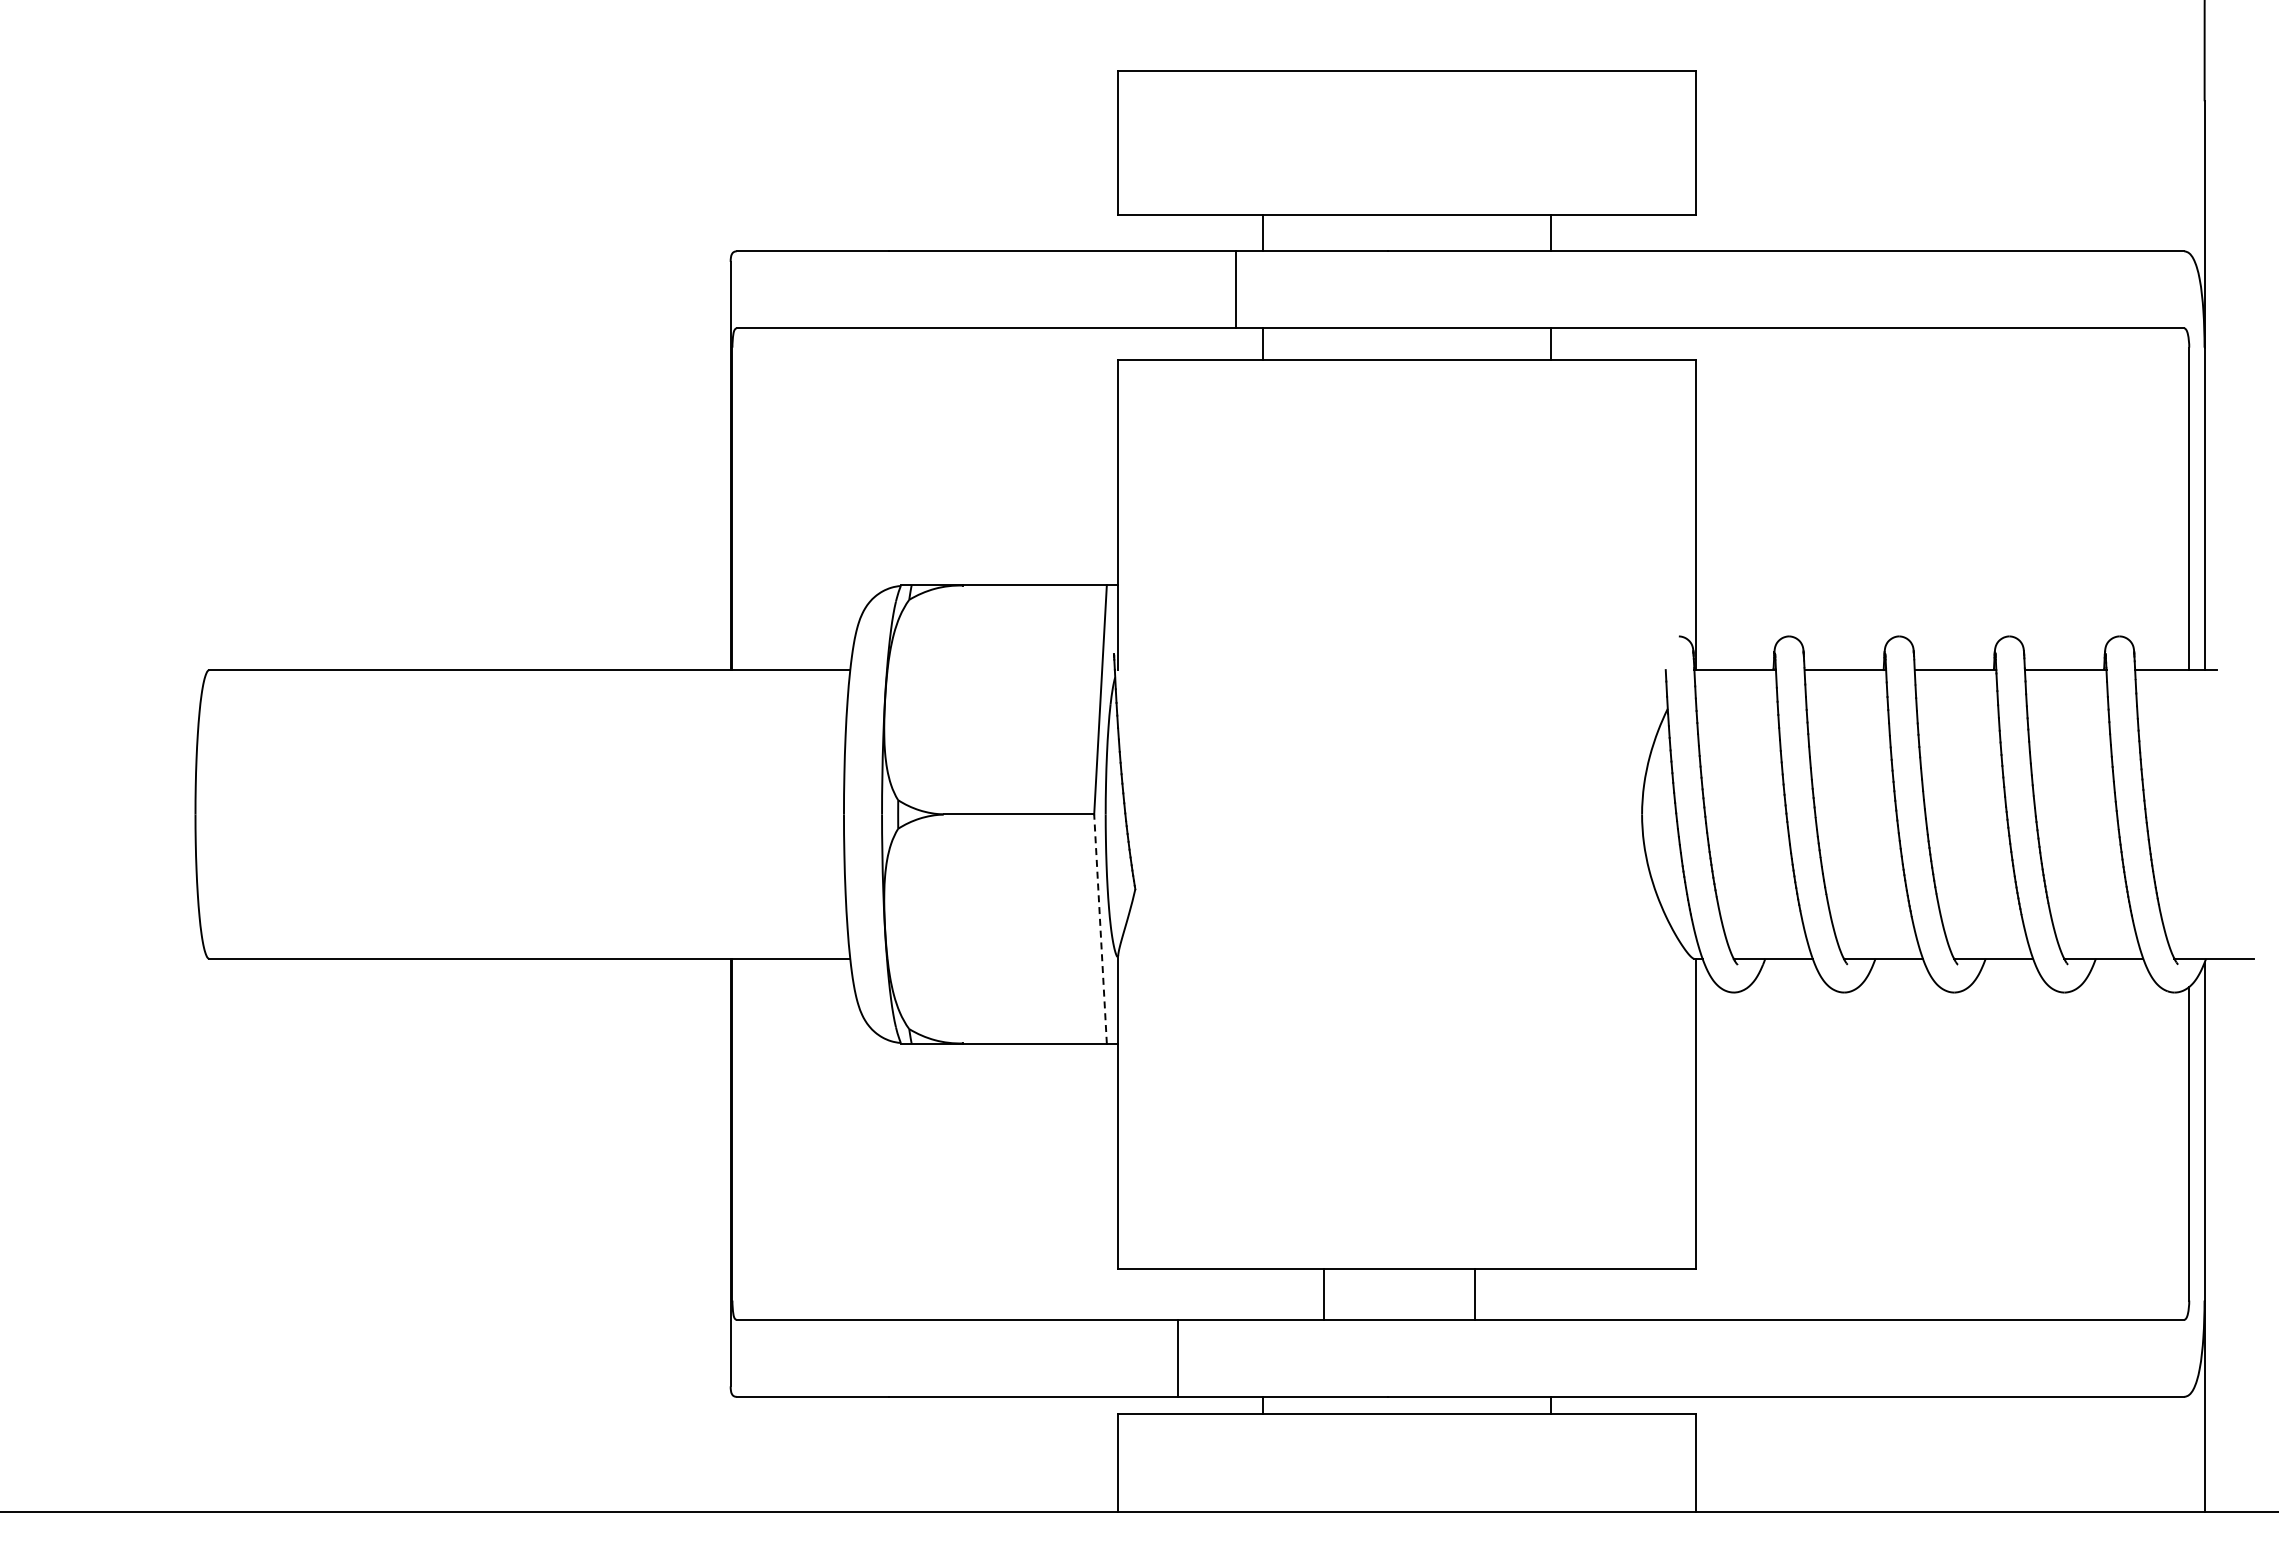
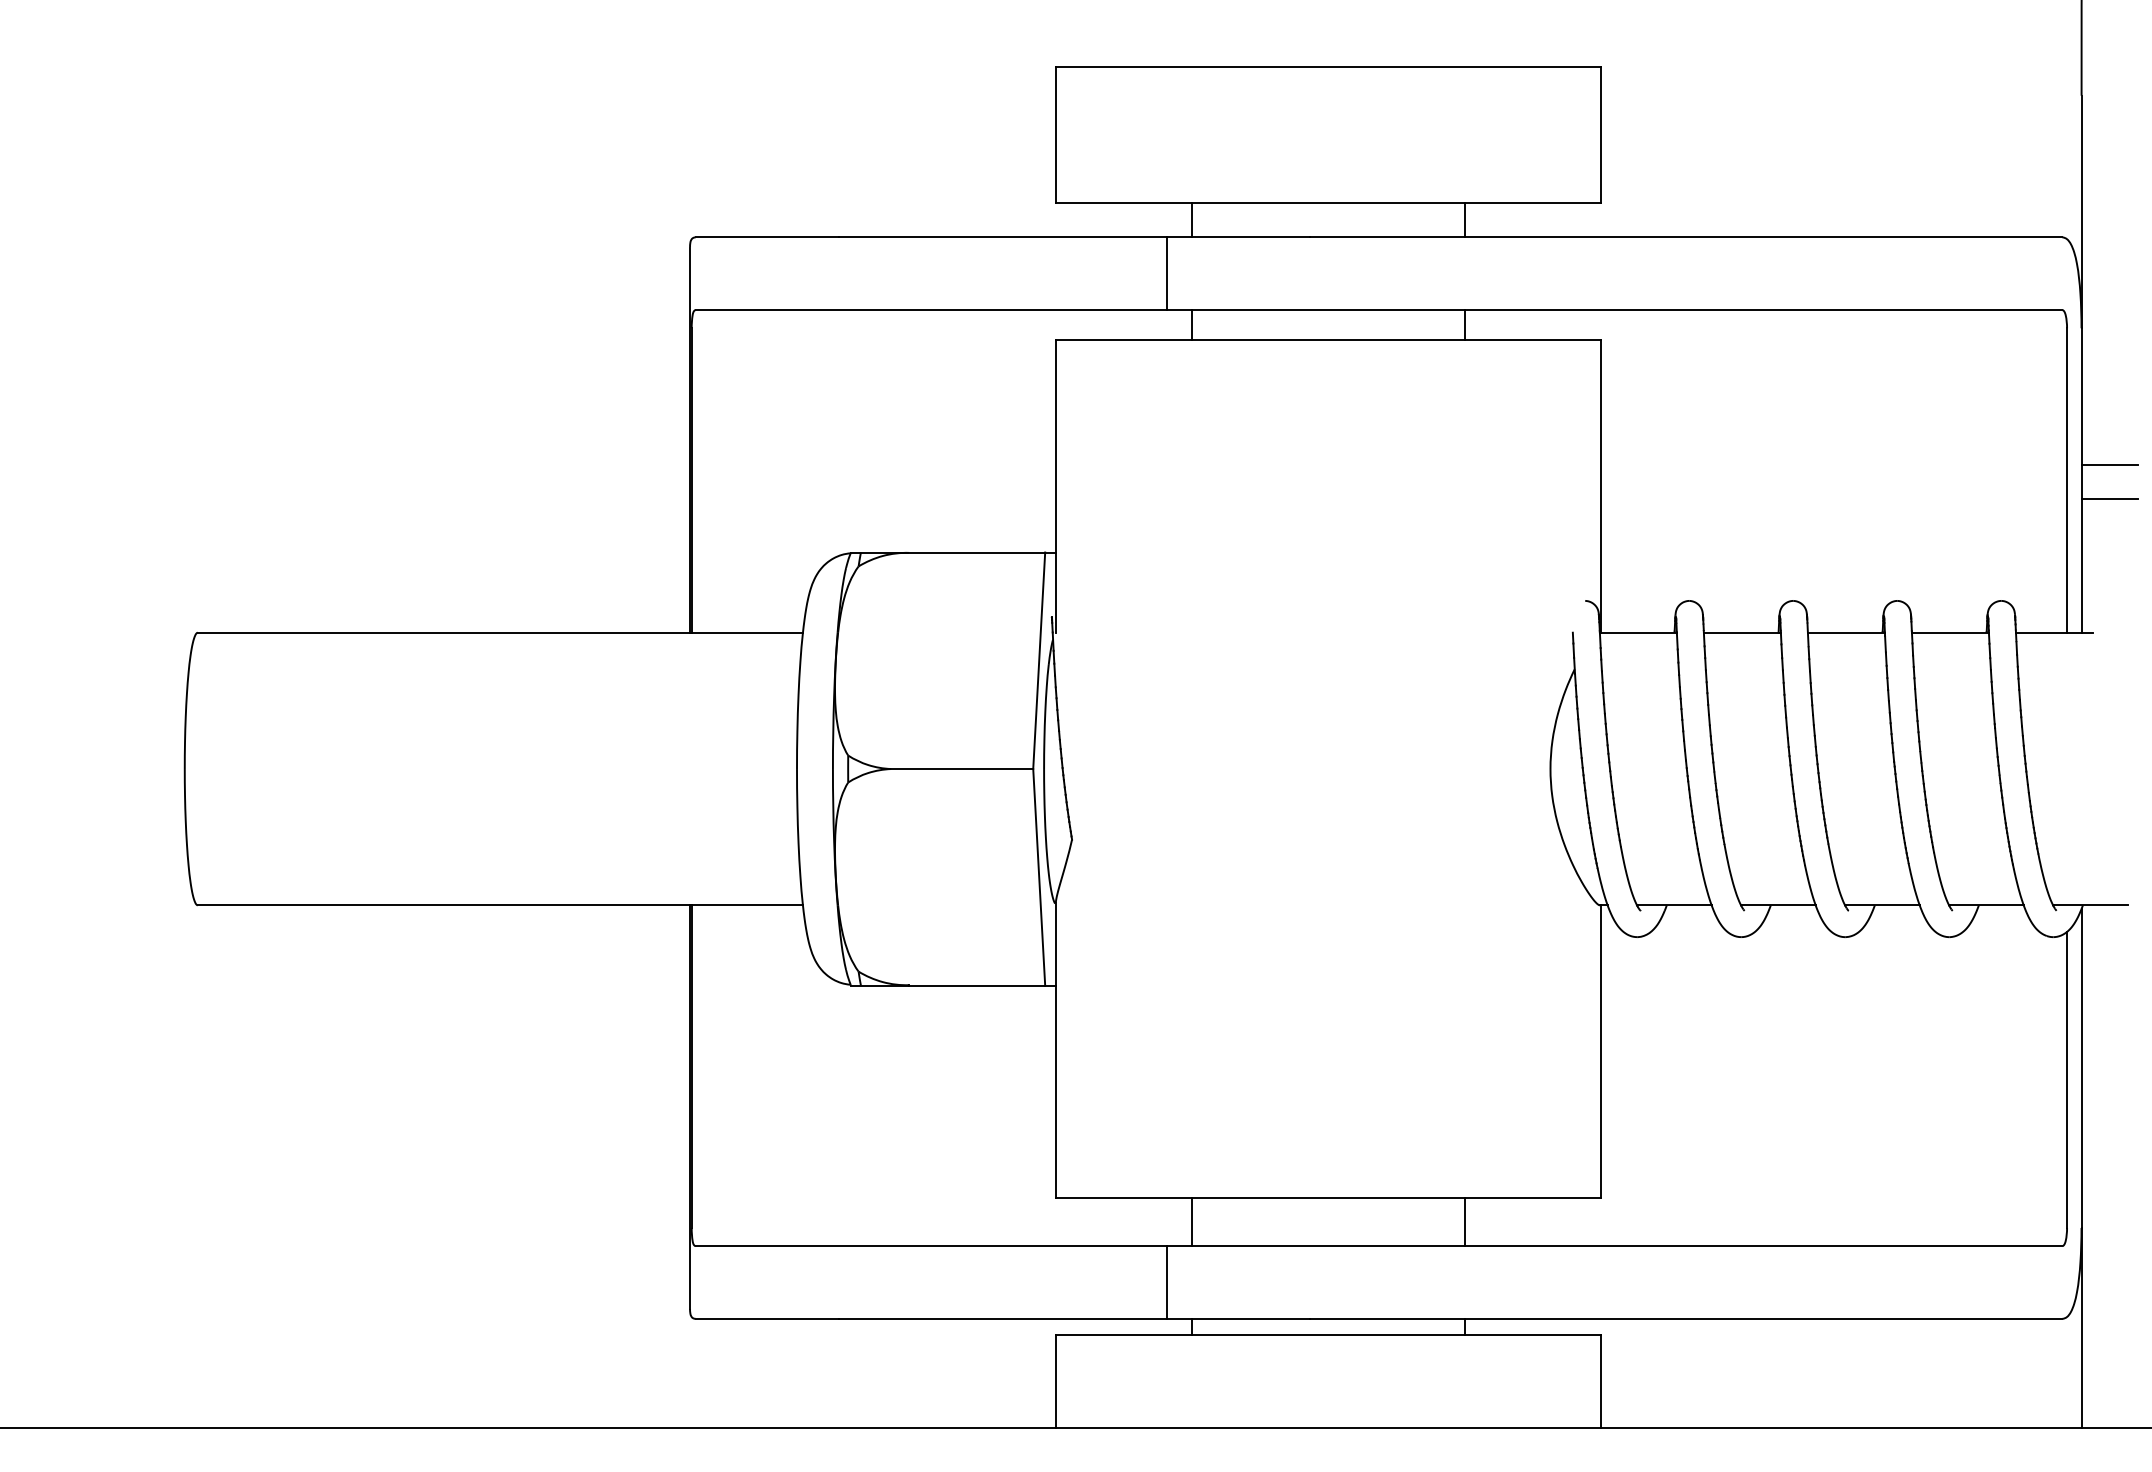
line: (2233, 492) -> (2108, 465), added
line: (2233, 528) -> (2108, 499), added
line: (1100, 929) -> (1039, 877), dashed -> solid
line: (1323, 1294) -> (1192, 1222), moved
line: (1475, 1294) -> (1464, 1222), moved
line: (1178, 1357) -> (1167, 1281), moved

